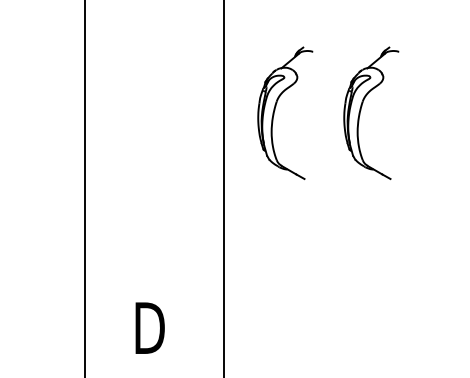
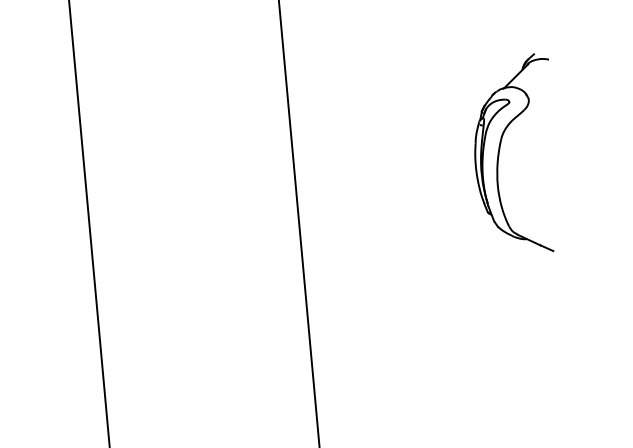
part: (275, 110) -> (371, 164), removed

